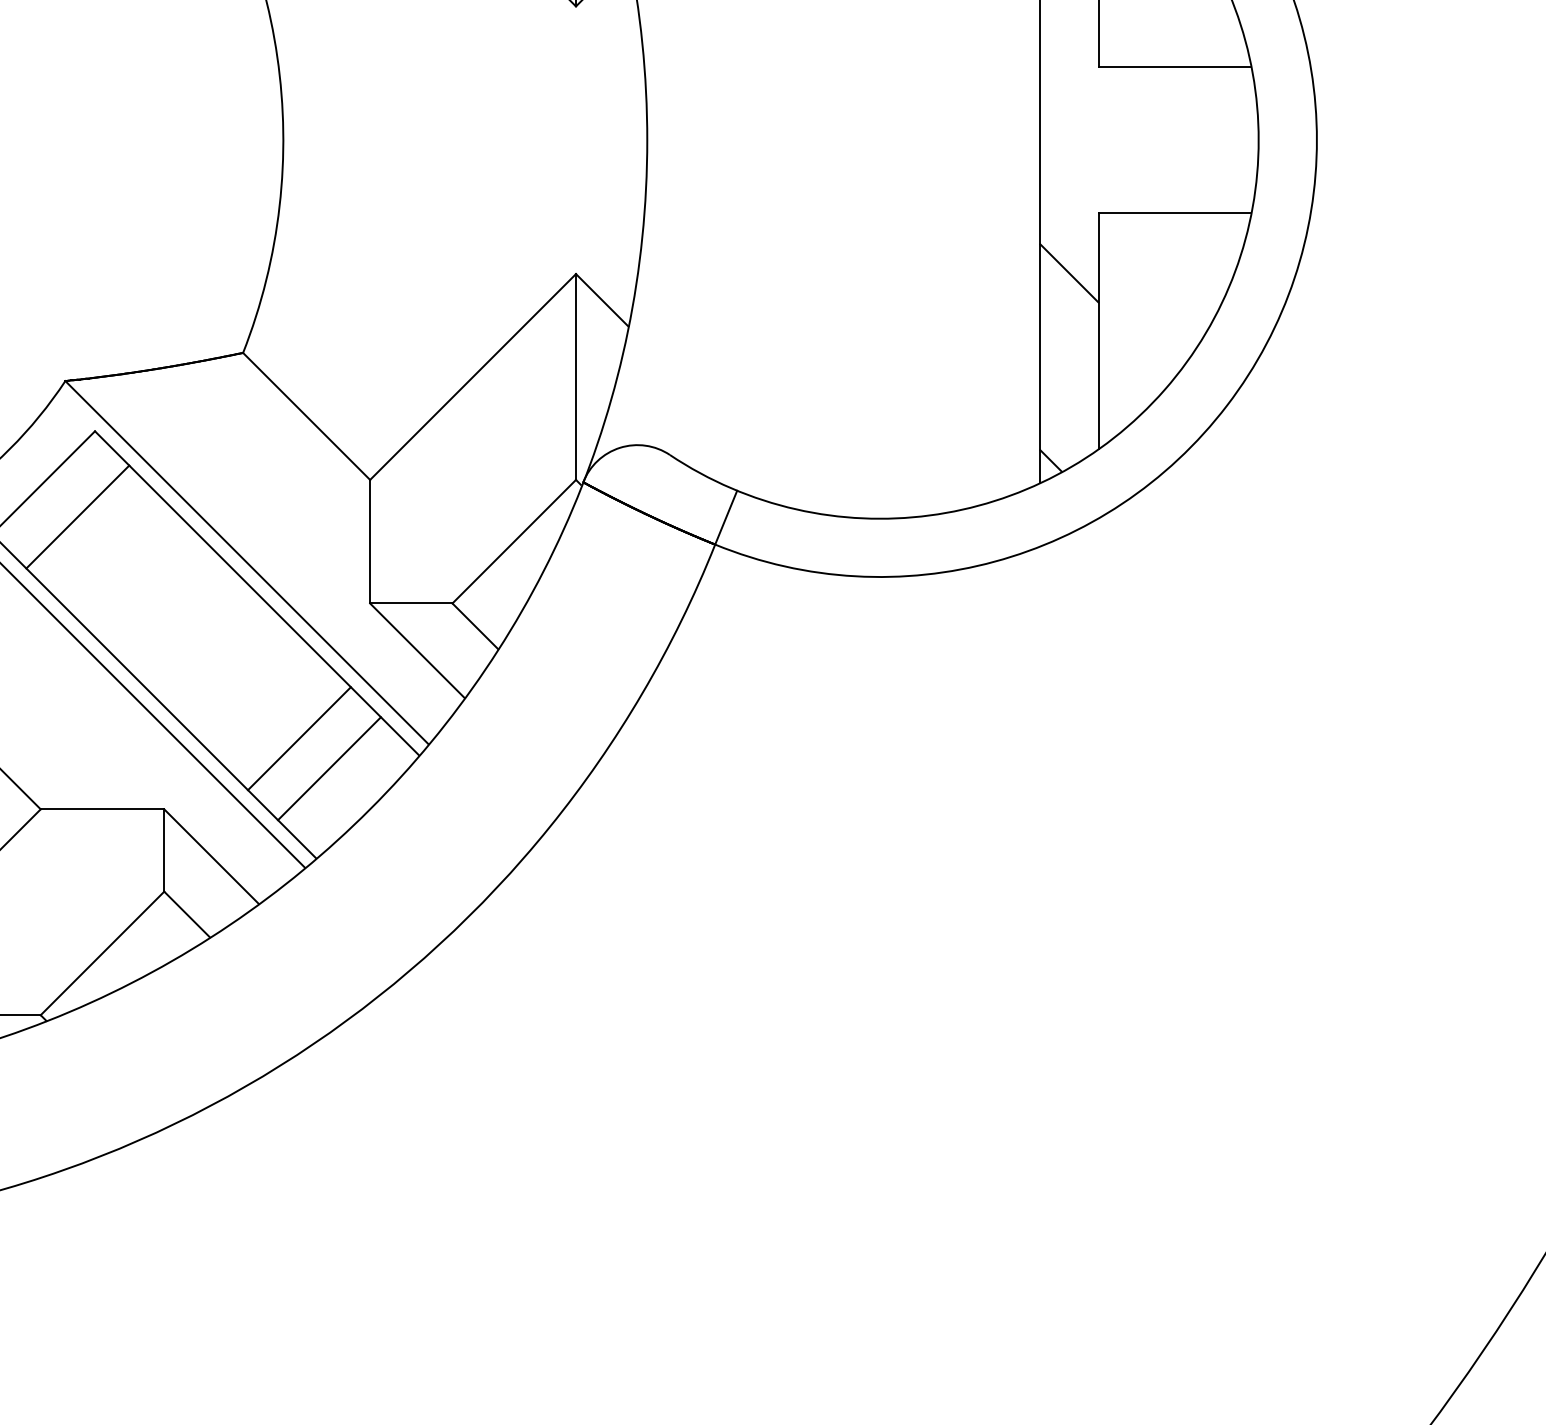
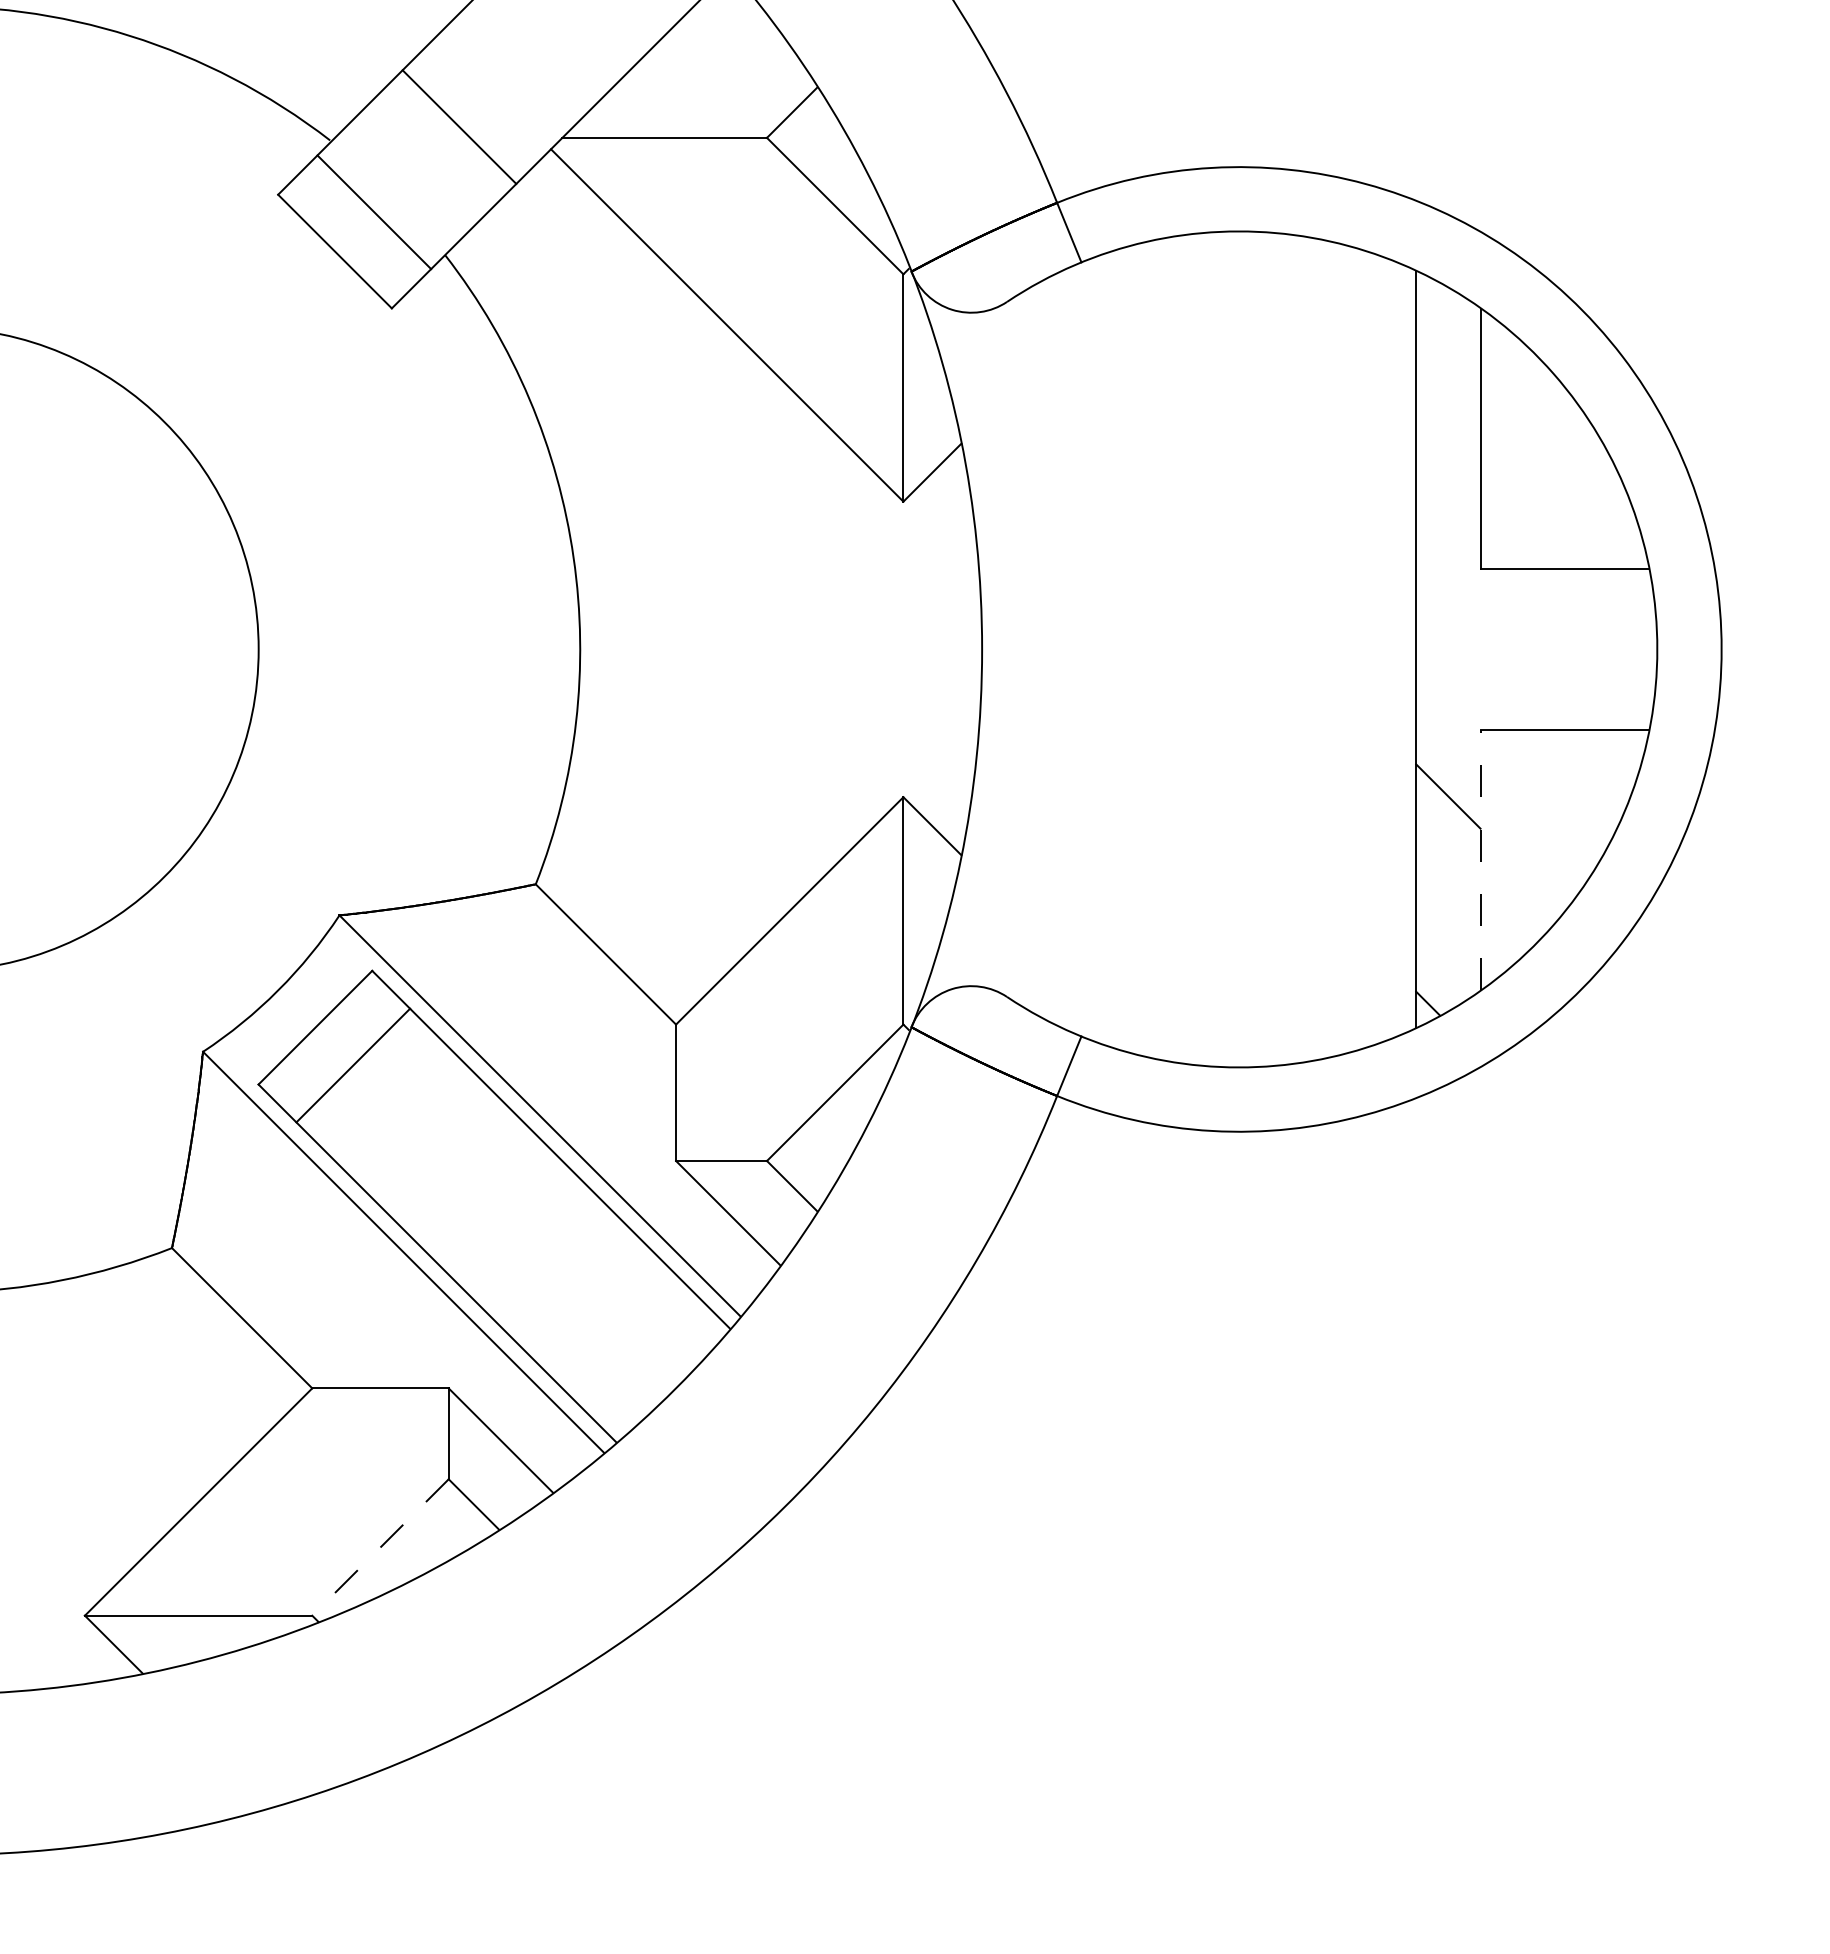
line: (1098, 330) -> (1480, 859), solid -> dashed
line: (298, 738) -> (597, 1310), removed
line: (329, 768) -> (631, 1343), removed
line: (102, 953) -> (380, 1547), solid -> dashed

